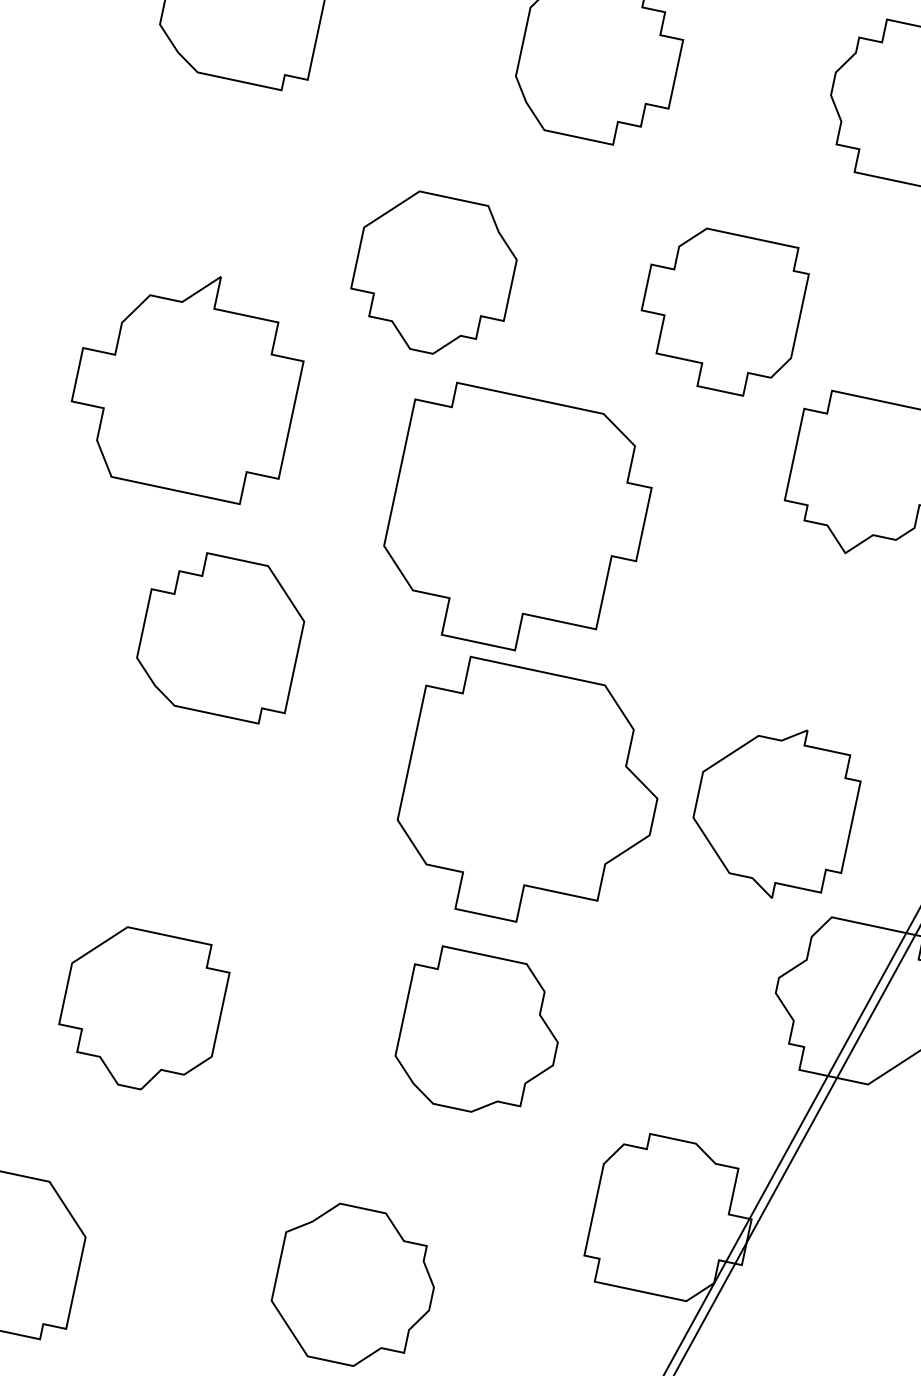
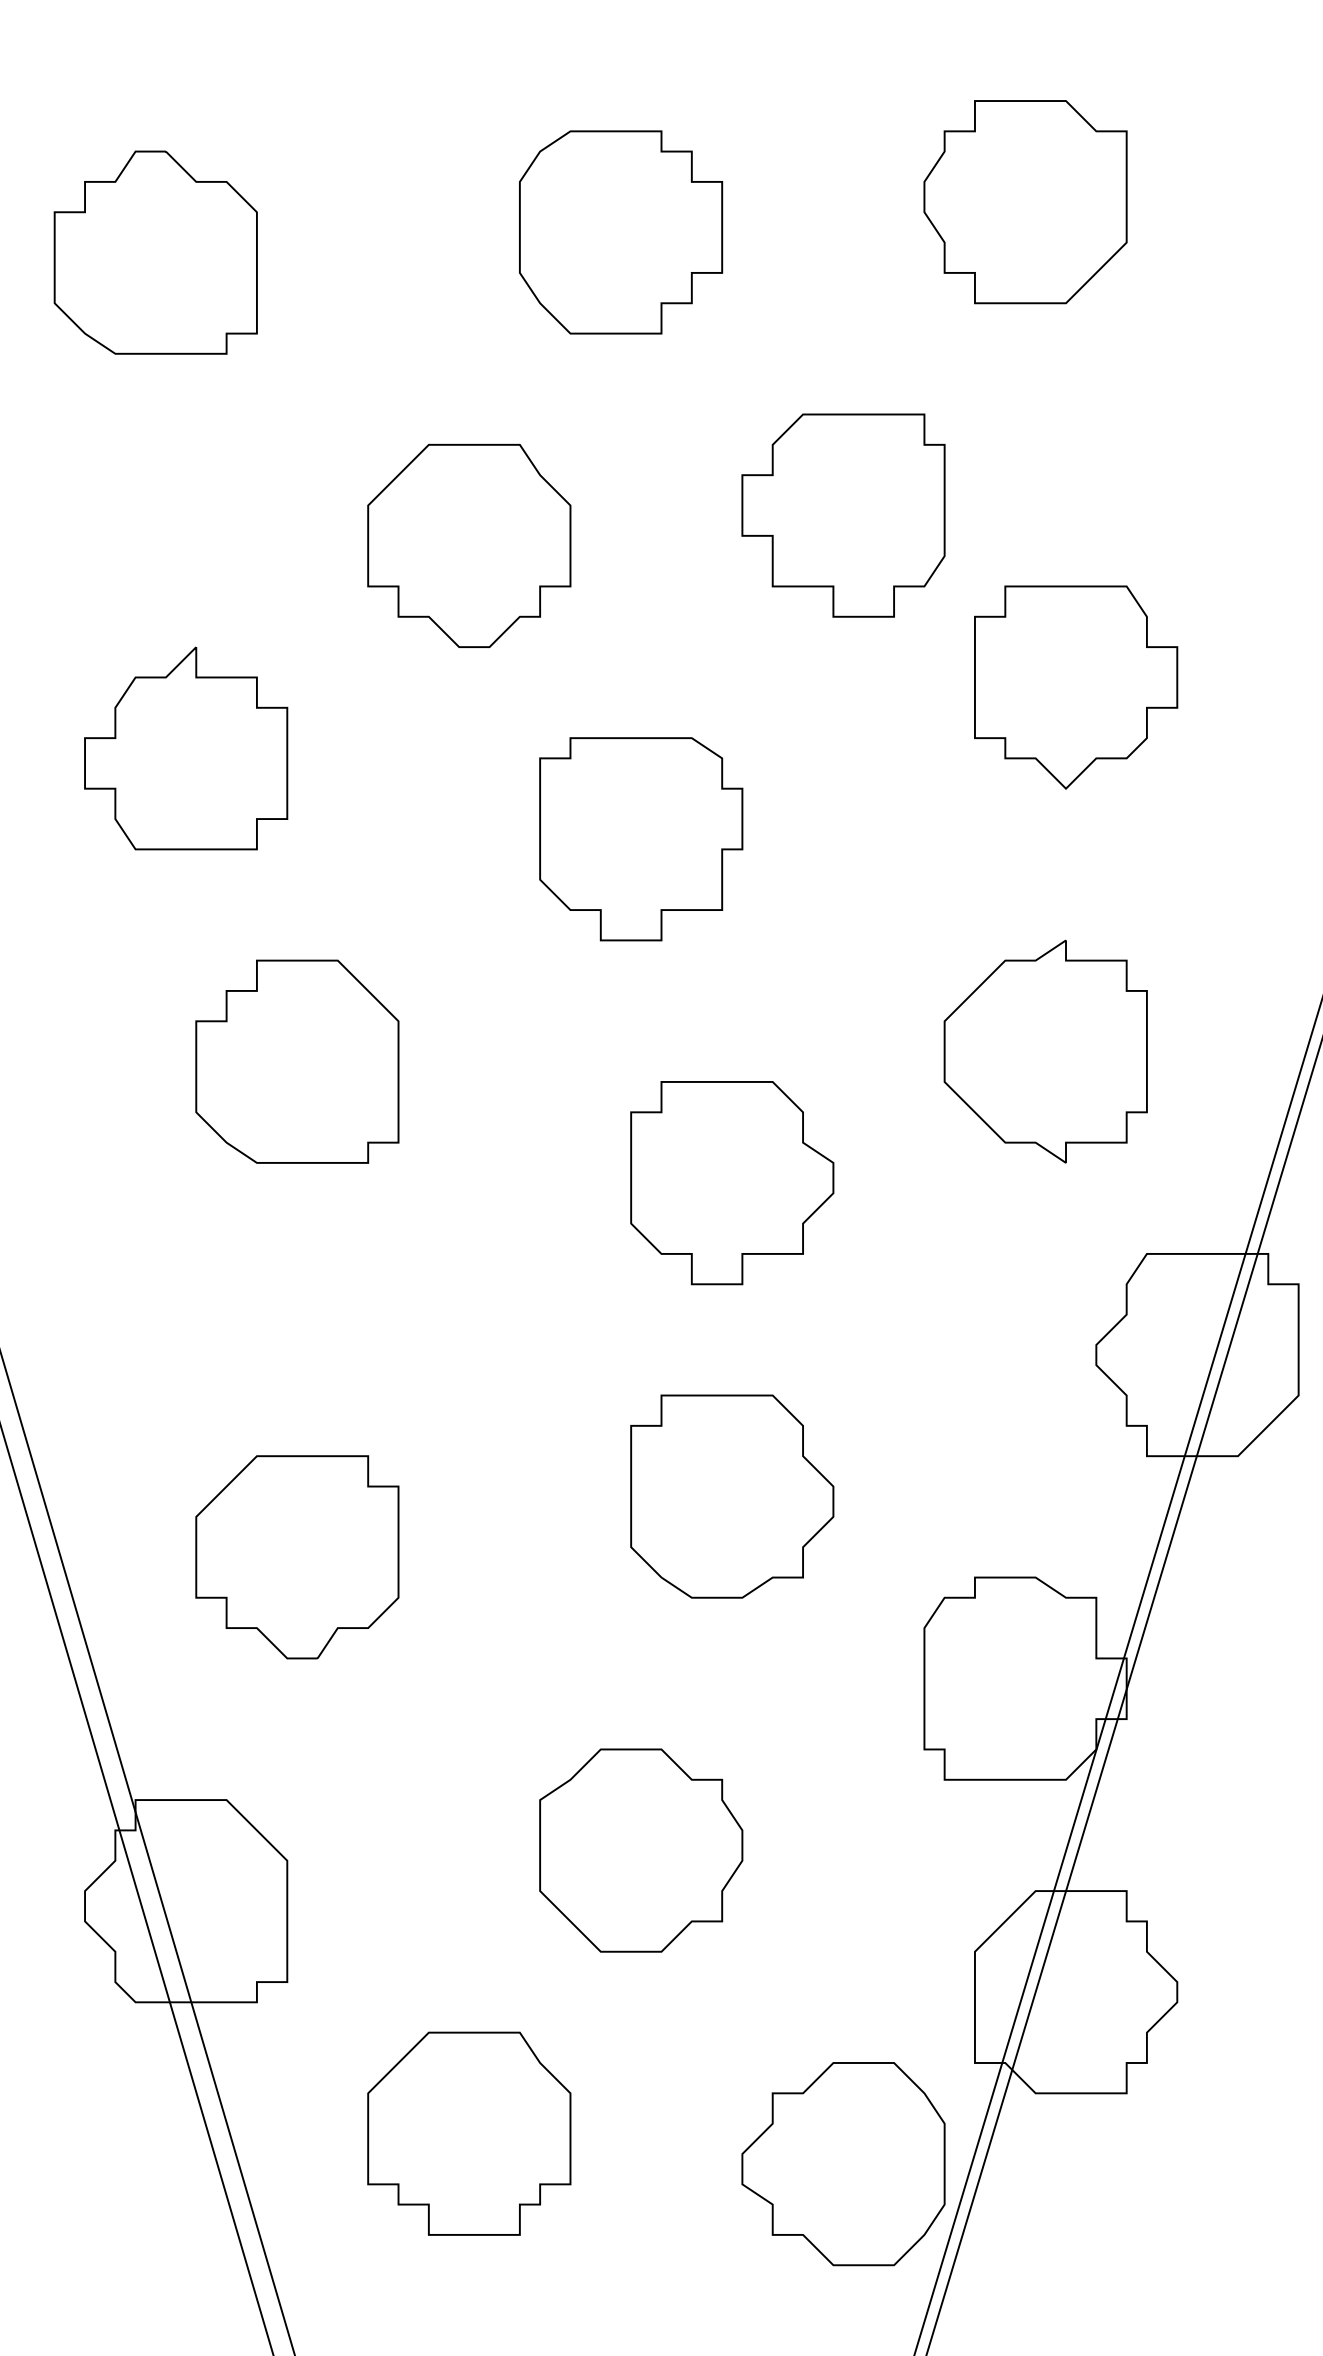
part: (188, 381) -> (186, 748), size x0.71
part: (516, 523) -> (641, 839), size x0.62
part: (530, 797) -> (732, 1183), size x0.62
part: (774, 810) -> (1045, 1051), moved

